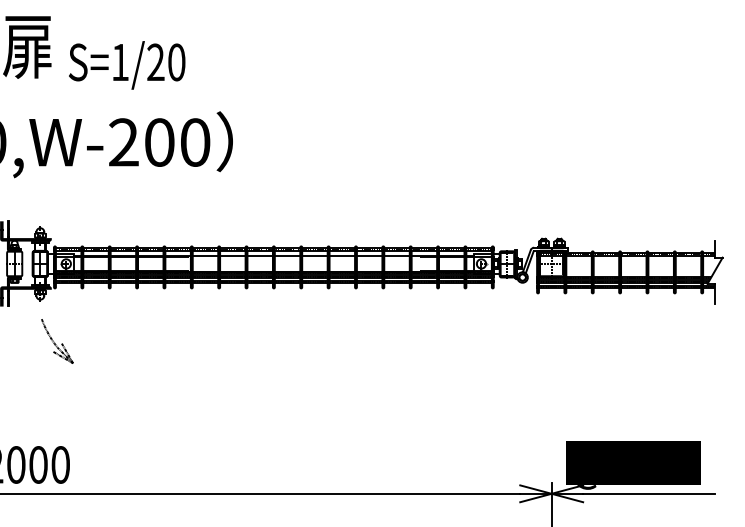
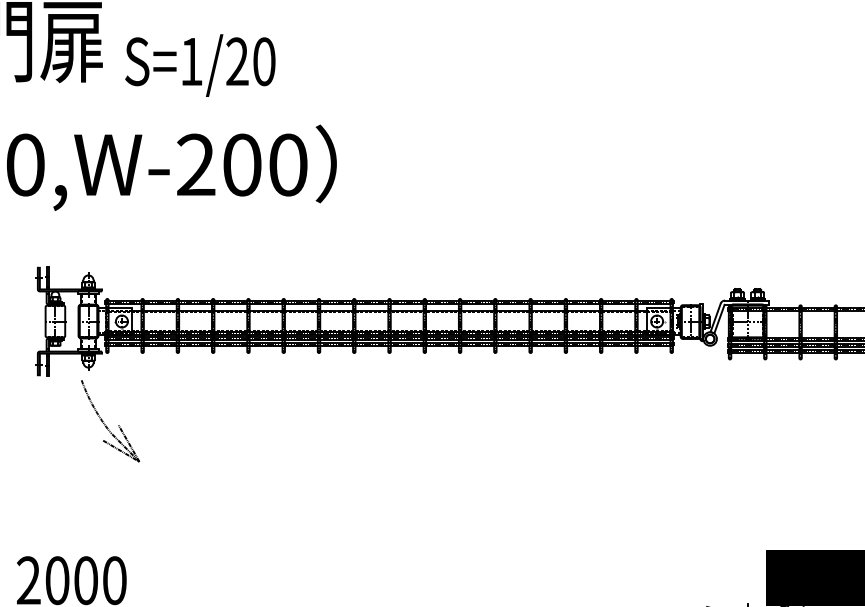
part: (57, 341) -> (110, 421), size x1.43

